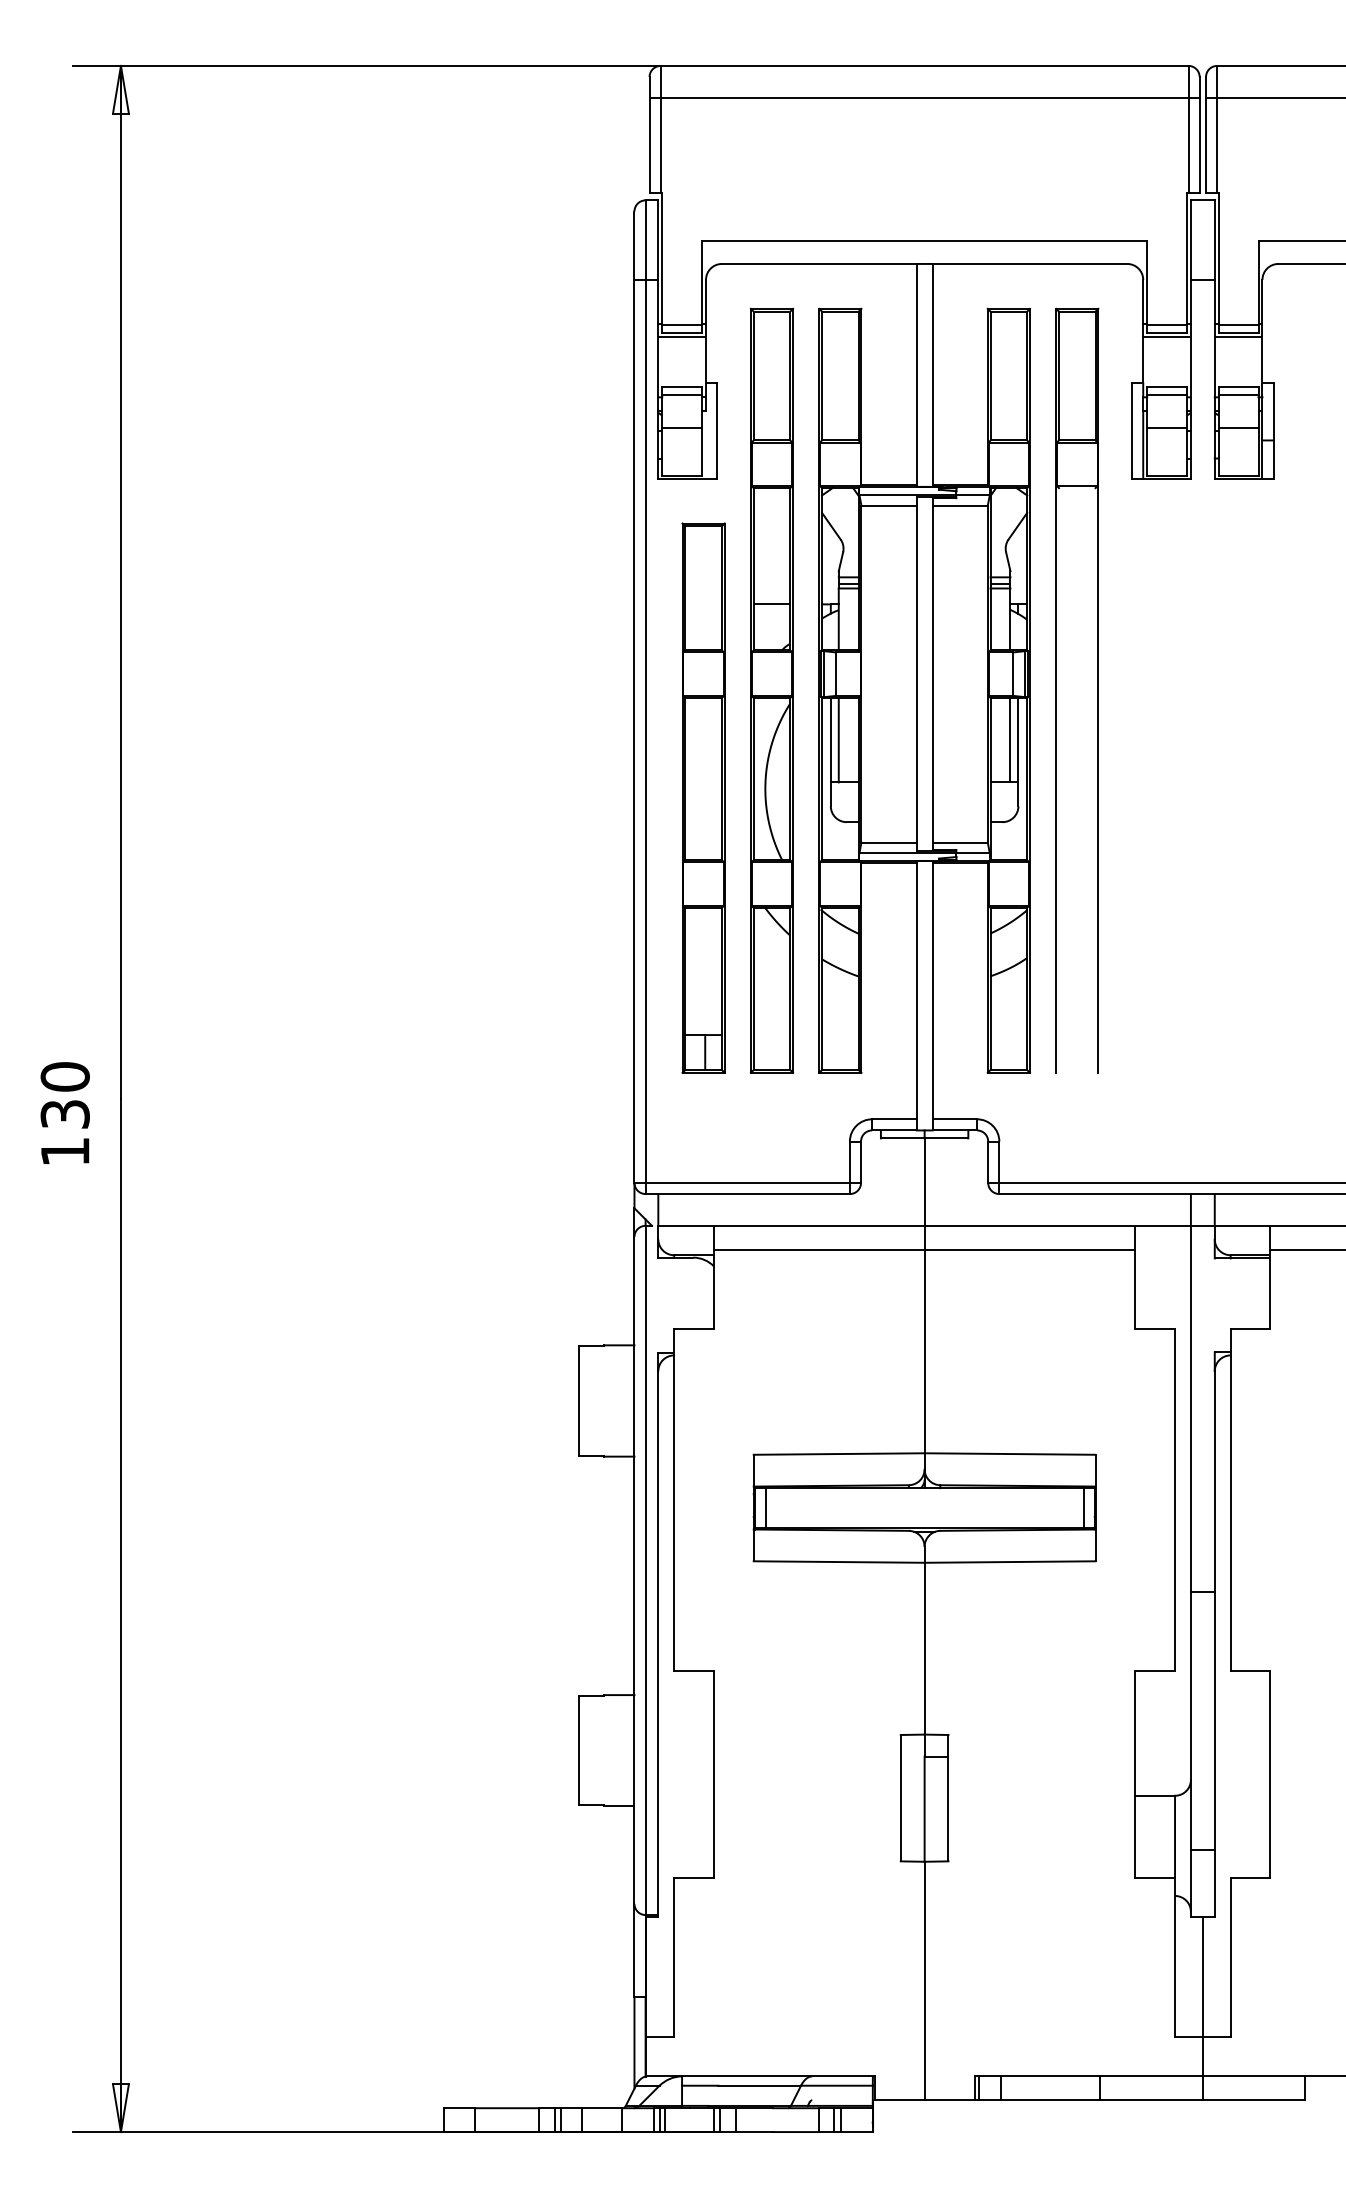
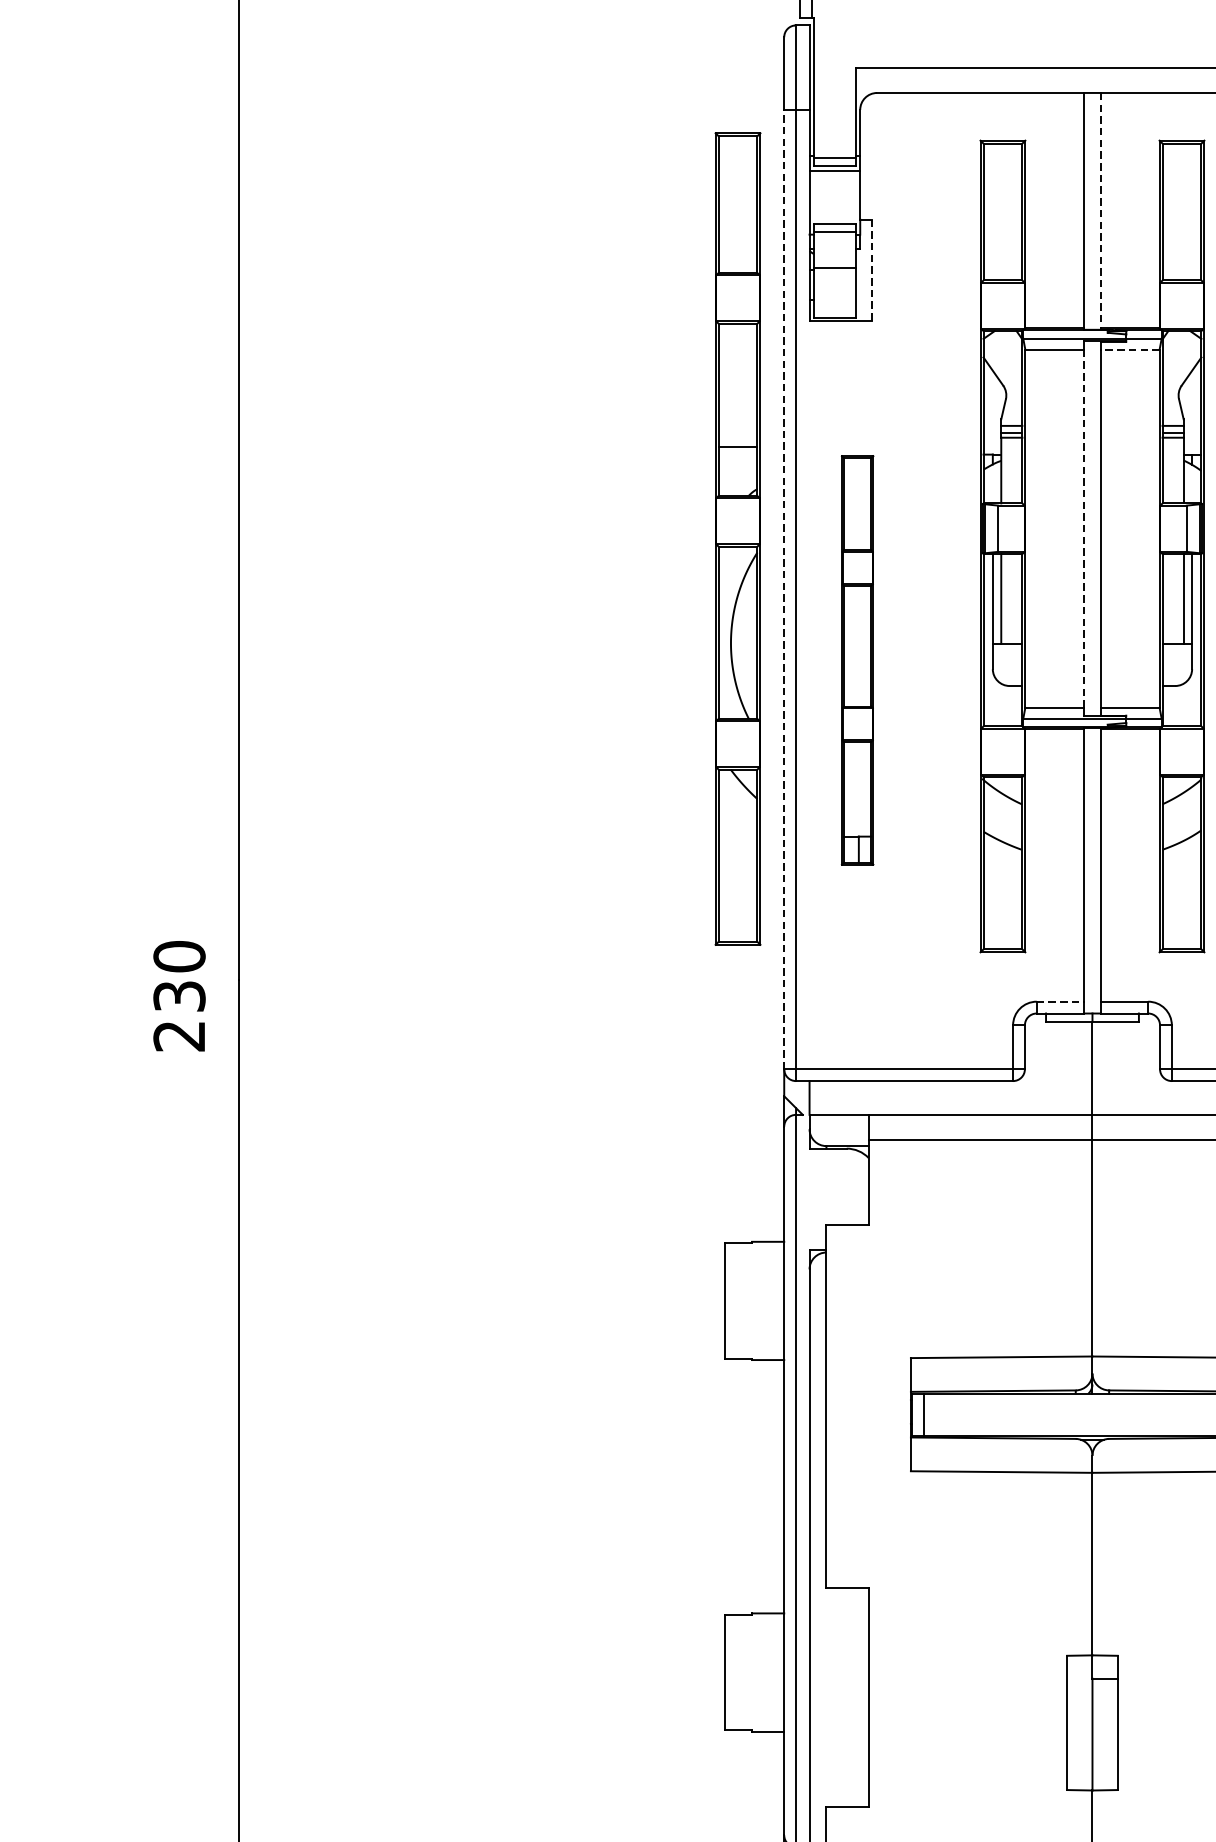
line: (932, 374) -> (1100, 210), solid -> dashed
line: (717, 430) -> (872, 269), solid -> dashed
line: (960, 505) -> (1130, 349), solid -> dashed
line: (916, 674) -> (1083, 529), solid -> dashed
part: (771, 690) -> (737, 538), moved
line: (634, 731) -> (784, 589), solid -> dashed
part: (703, 797) -> (857, 659), size x0.7
line: (894, 1119) -> (1060, 1001), solid -> dashed
text: (64, 1152) -> (178, 1036), 130 -> 230

